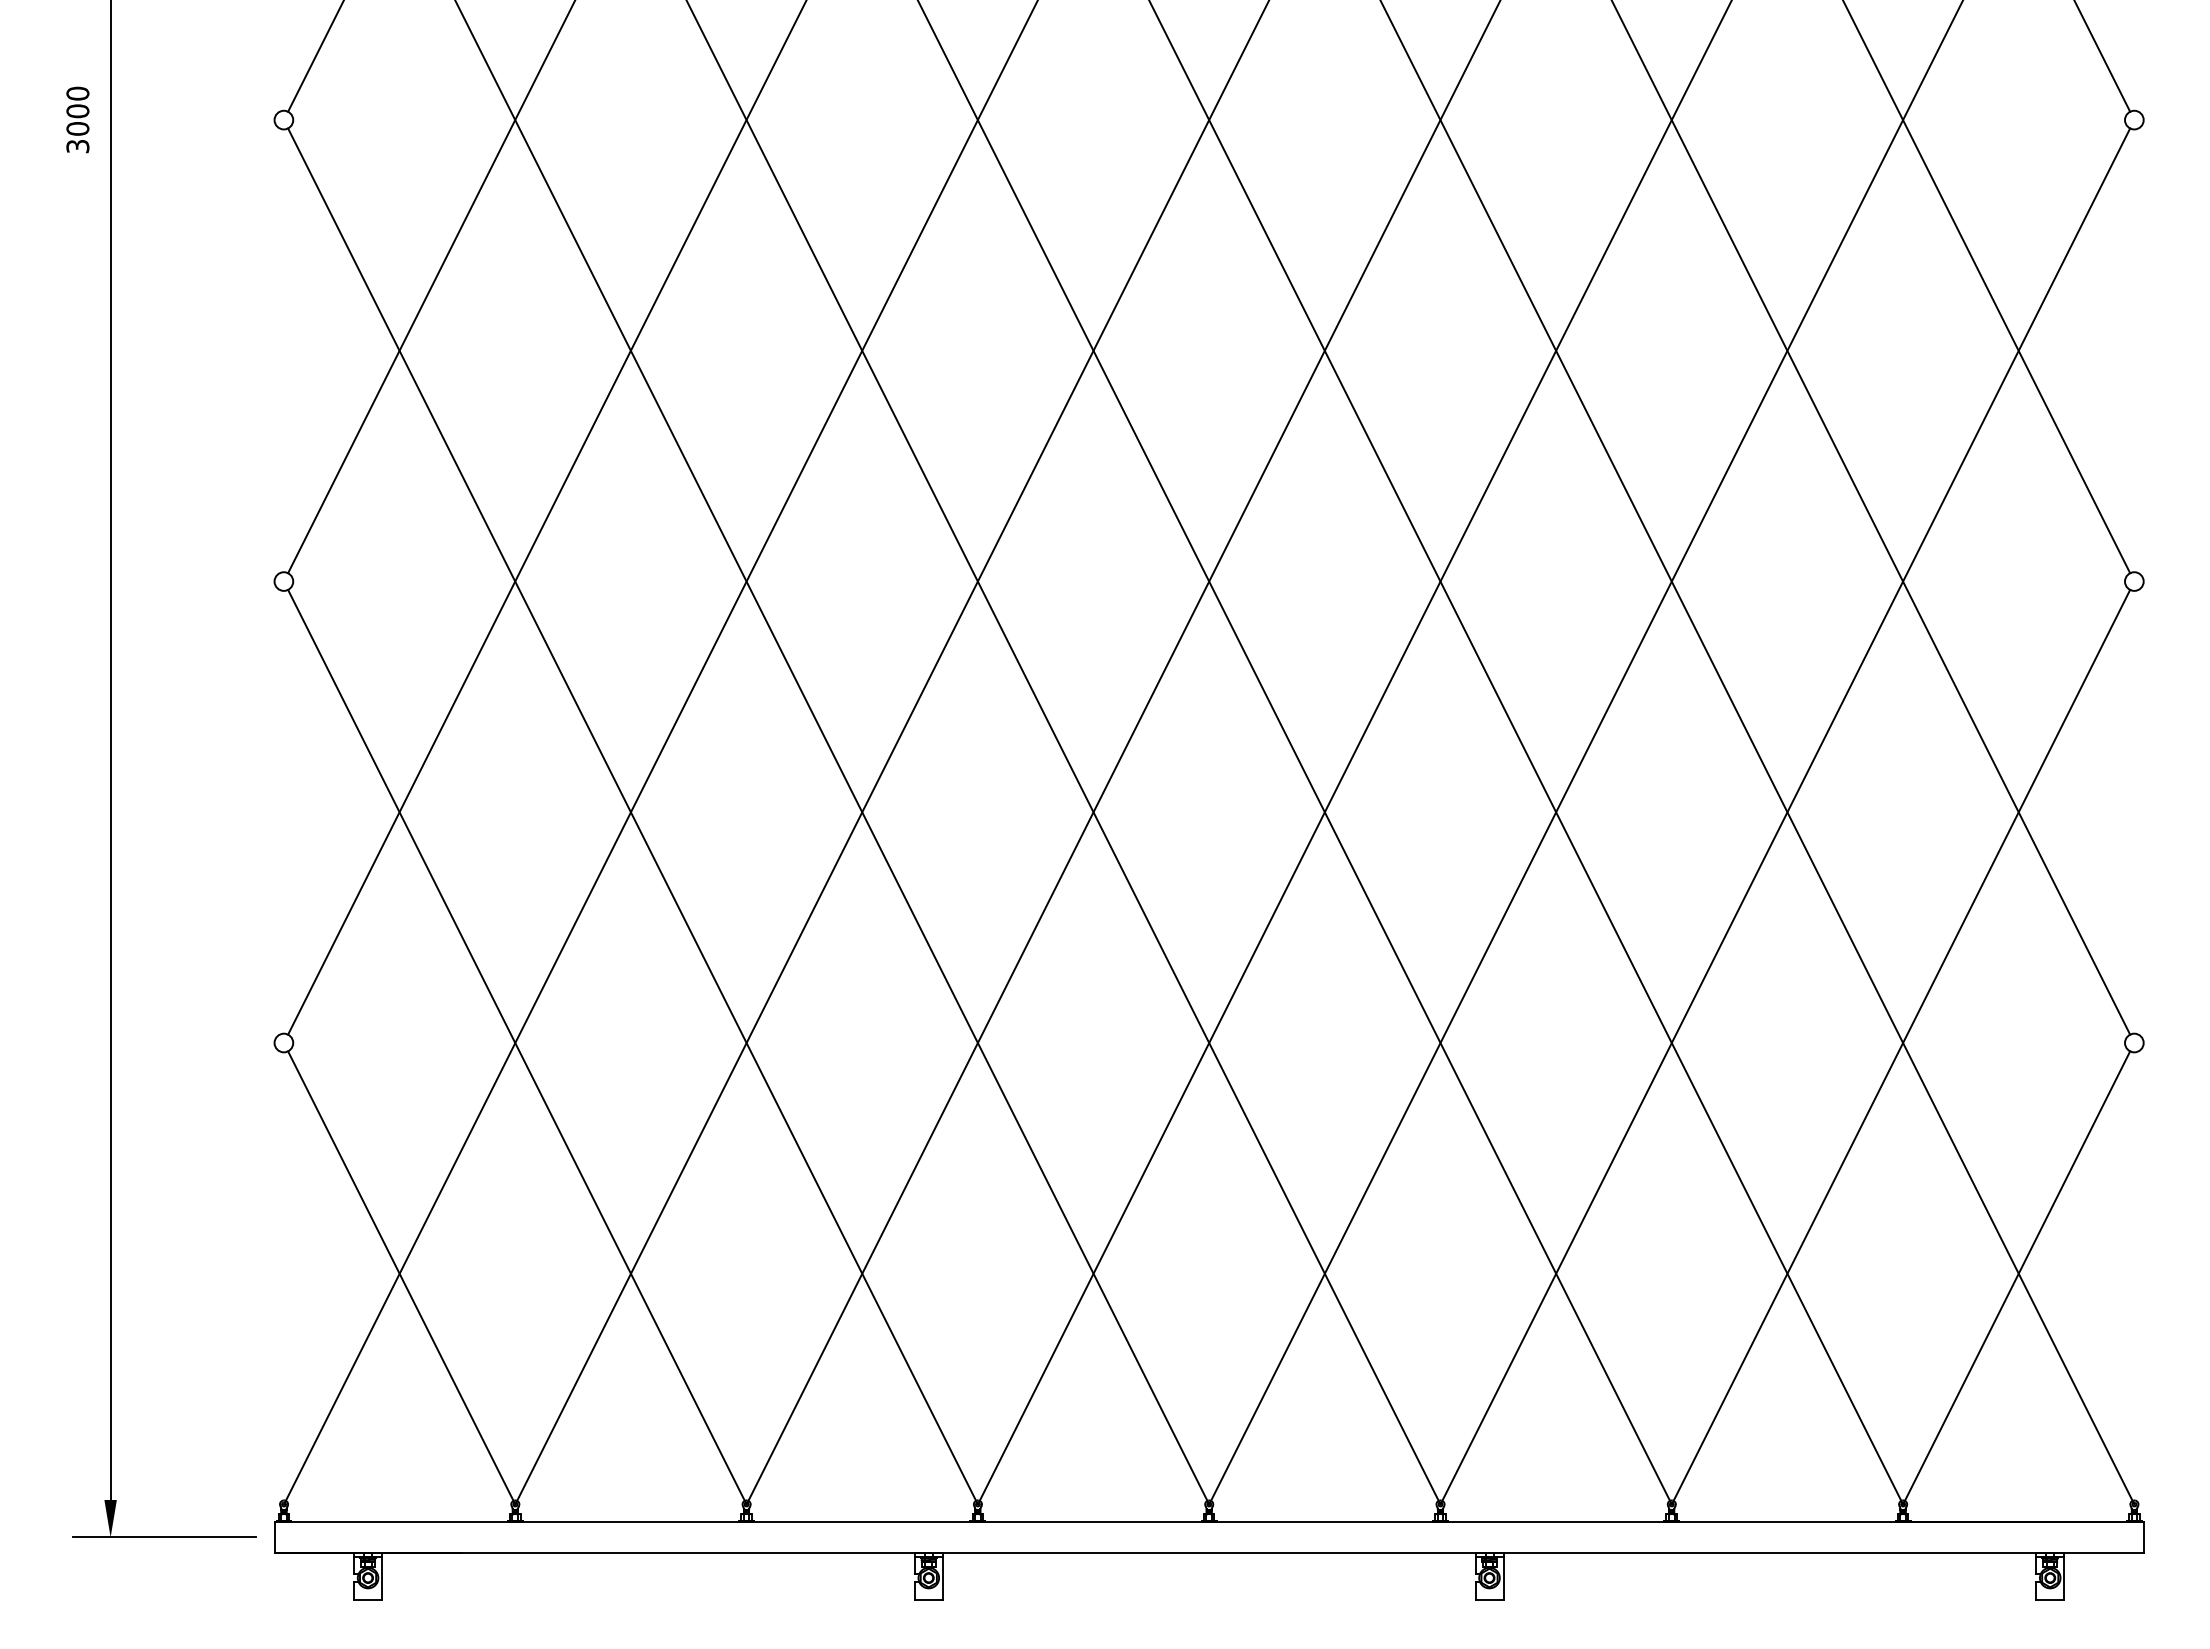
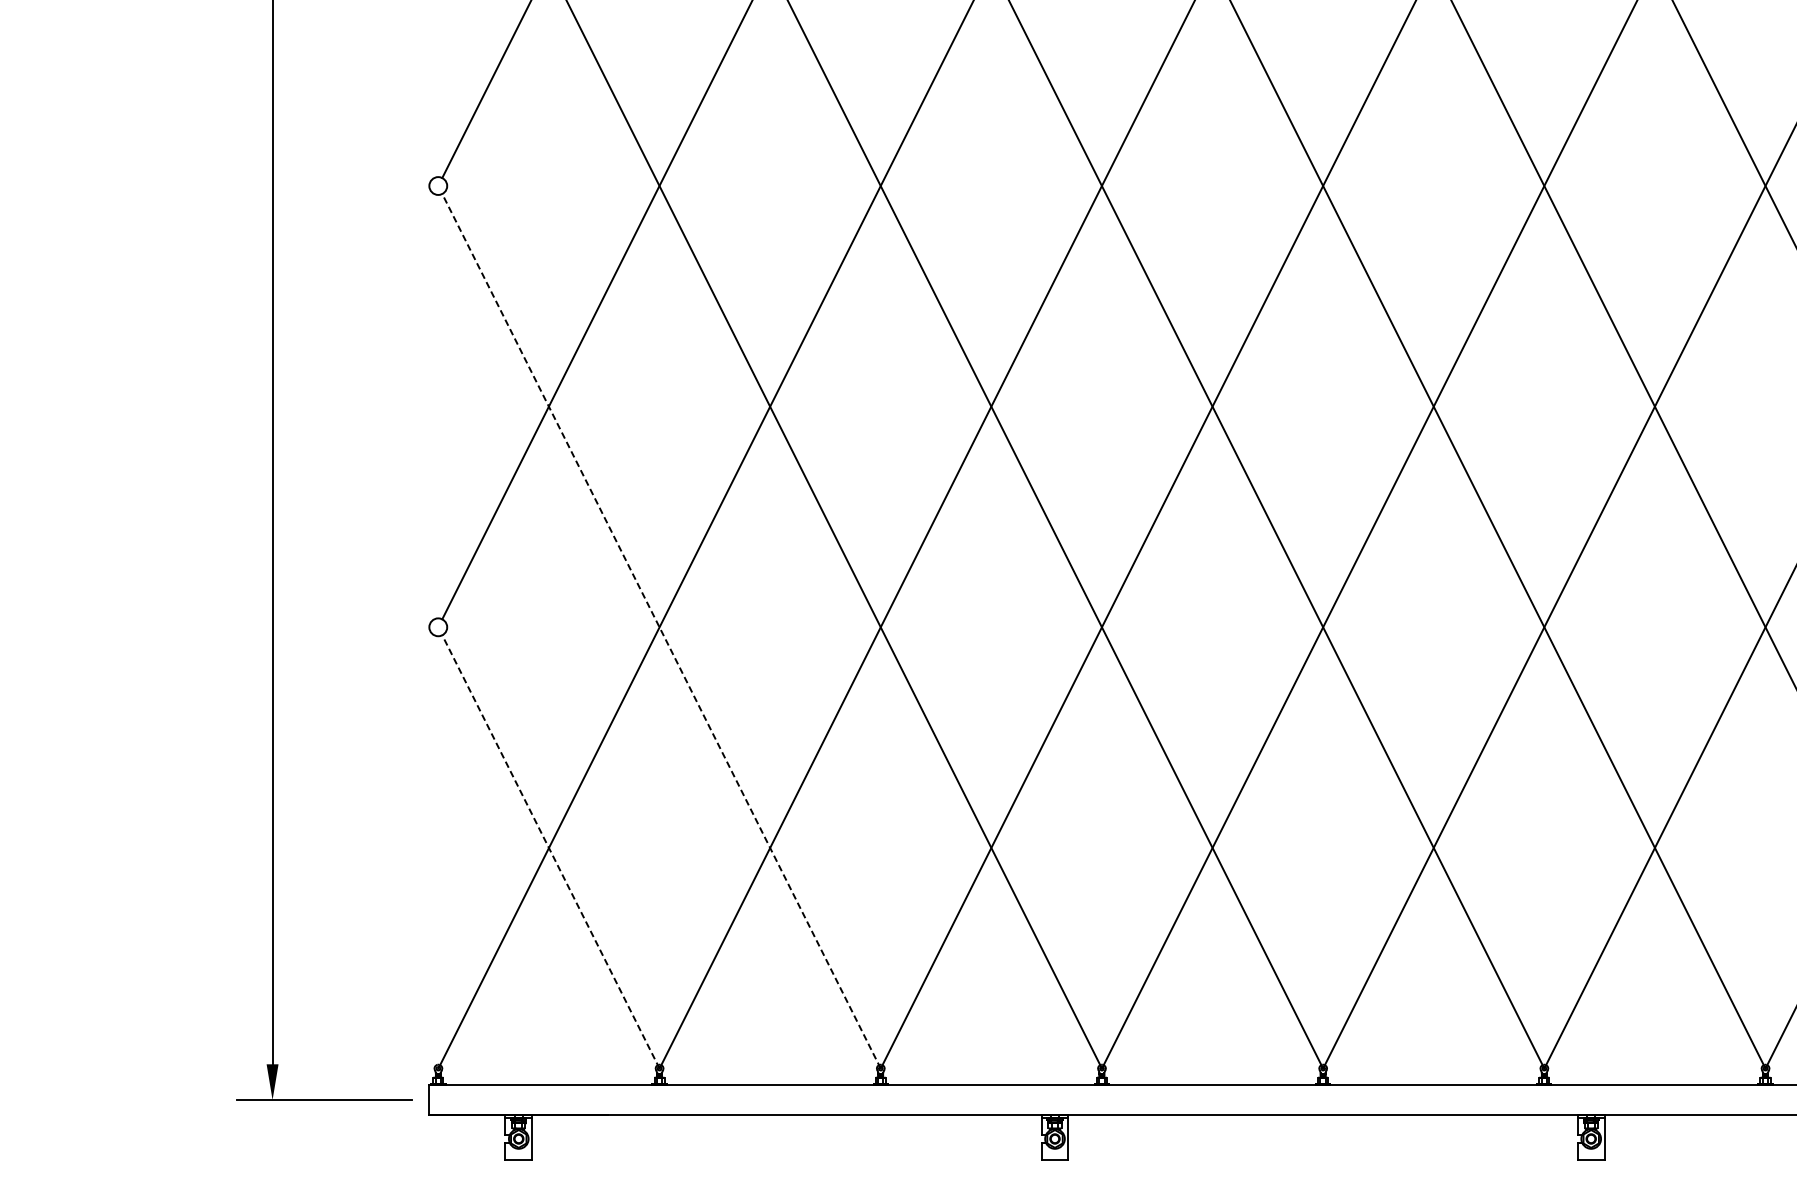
line: (517, 1047) -> (661, 631), solid -> dashed
line: (401, 1277) -> (550, 851), solid -> dashed

